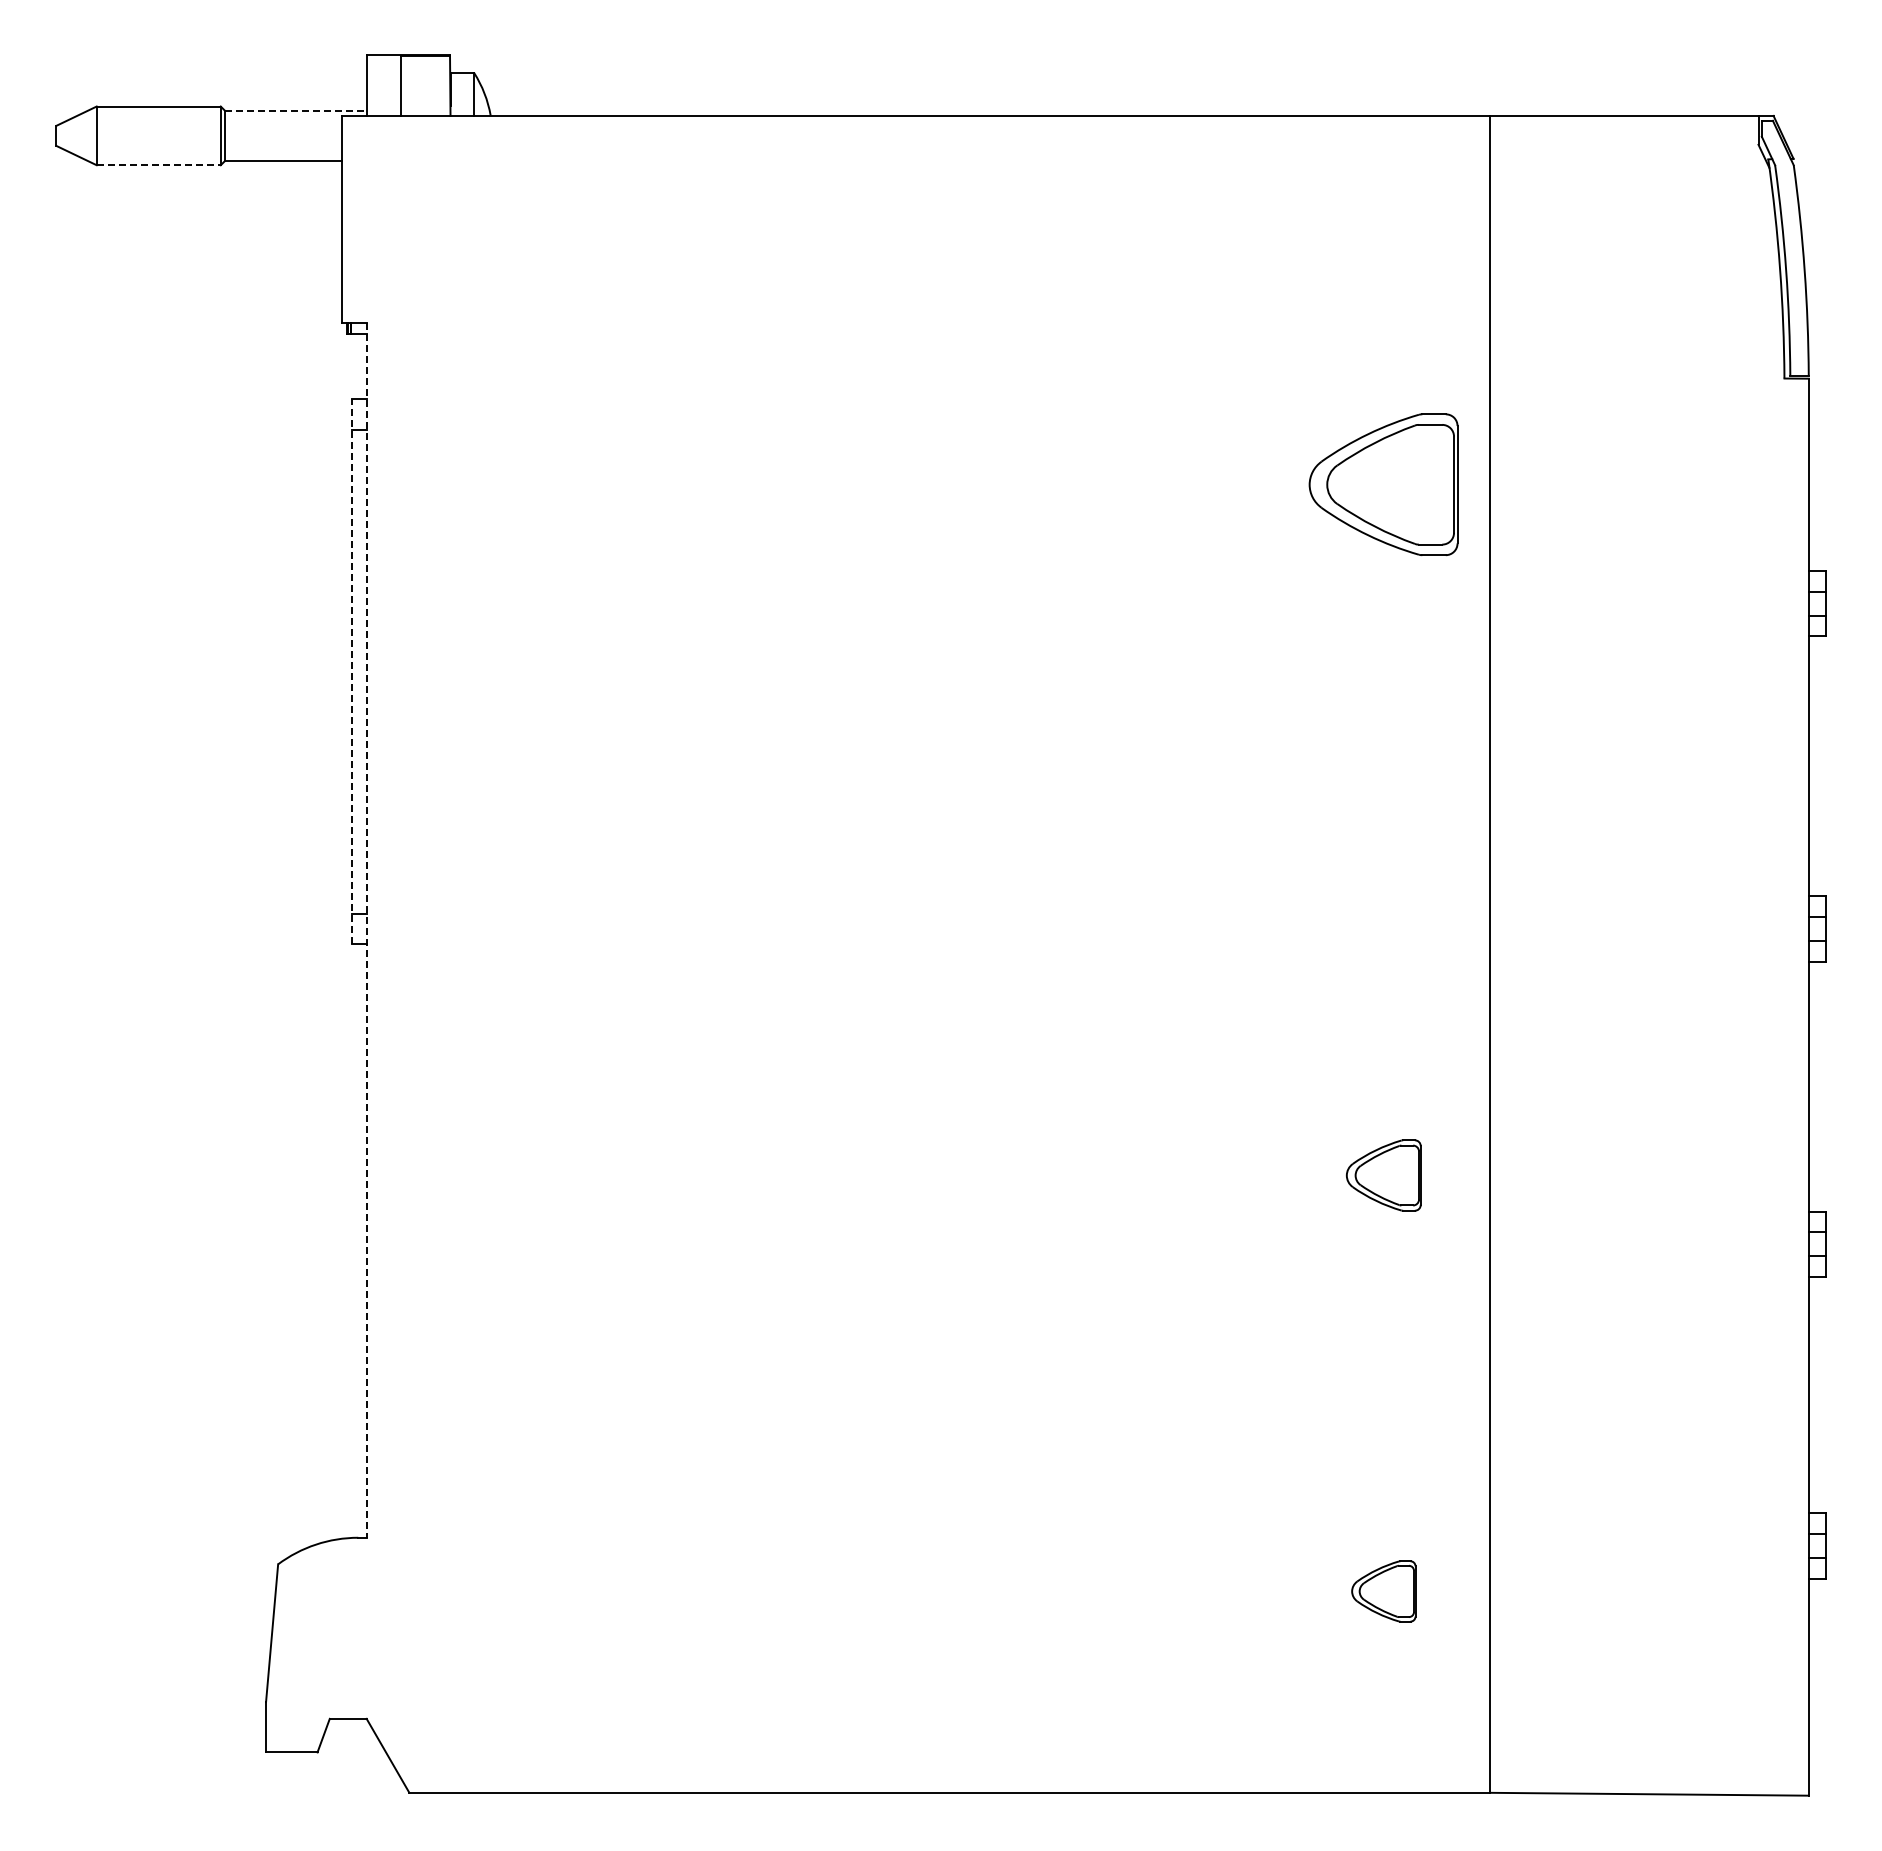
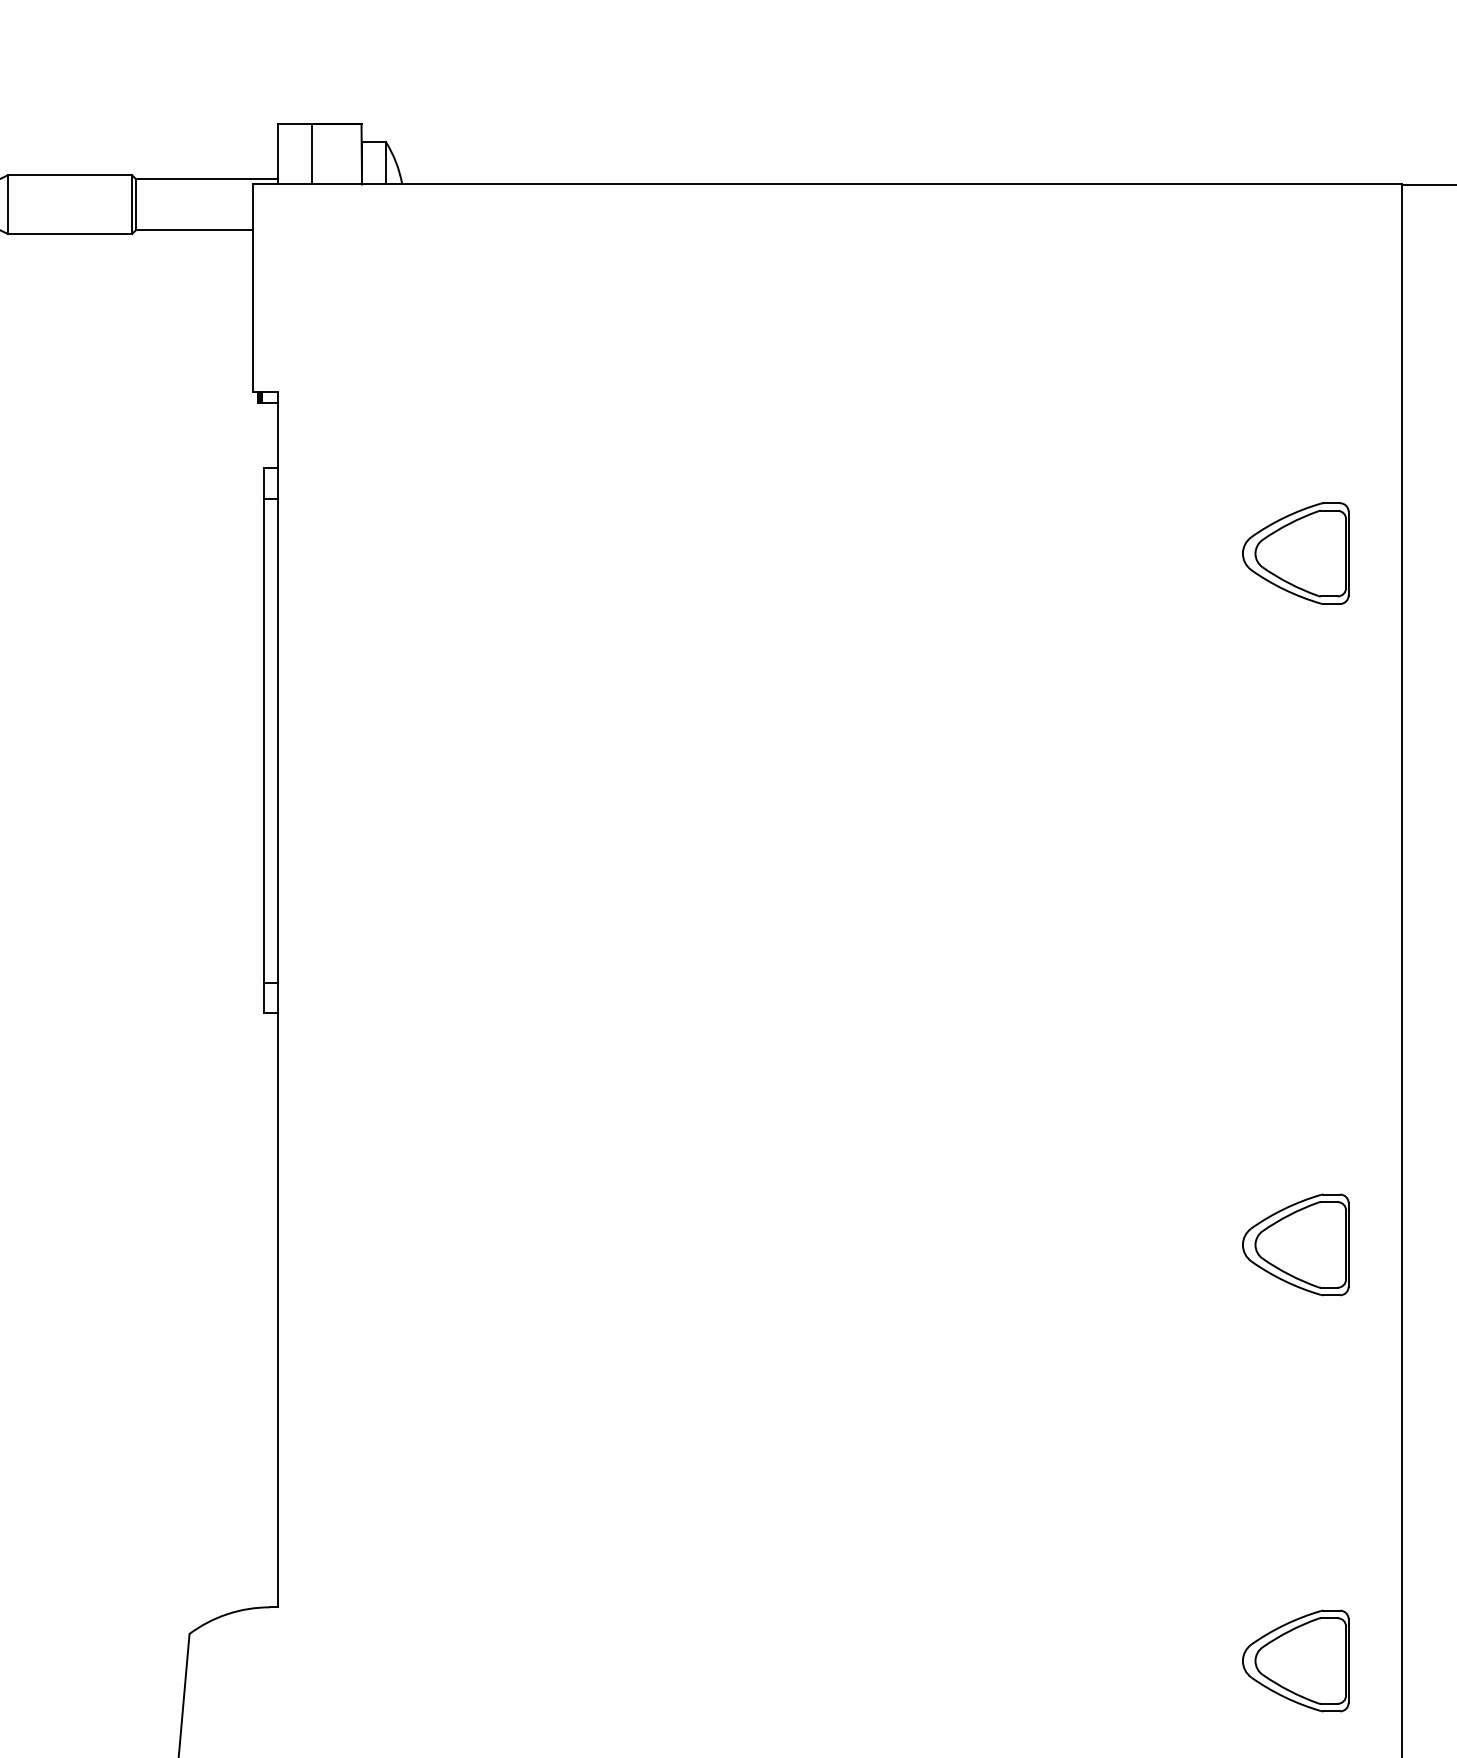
line: (295, 110) -> (206, 179), dashed -> solid
line: (159, 165) -> (70, 234), dashed -> solid
part: (1383, 484) -> (1295, 553), size x0.71
line: (352, 671) -> (263, 740), dashed -> solid
line: (366, 930) -> (277, 999), dashed -> solid
part: (1383, 1175) -> (1295, 1244), size x1.43
part: (1383, 1591) -> (1295, 1661), size x1.67

